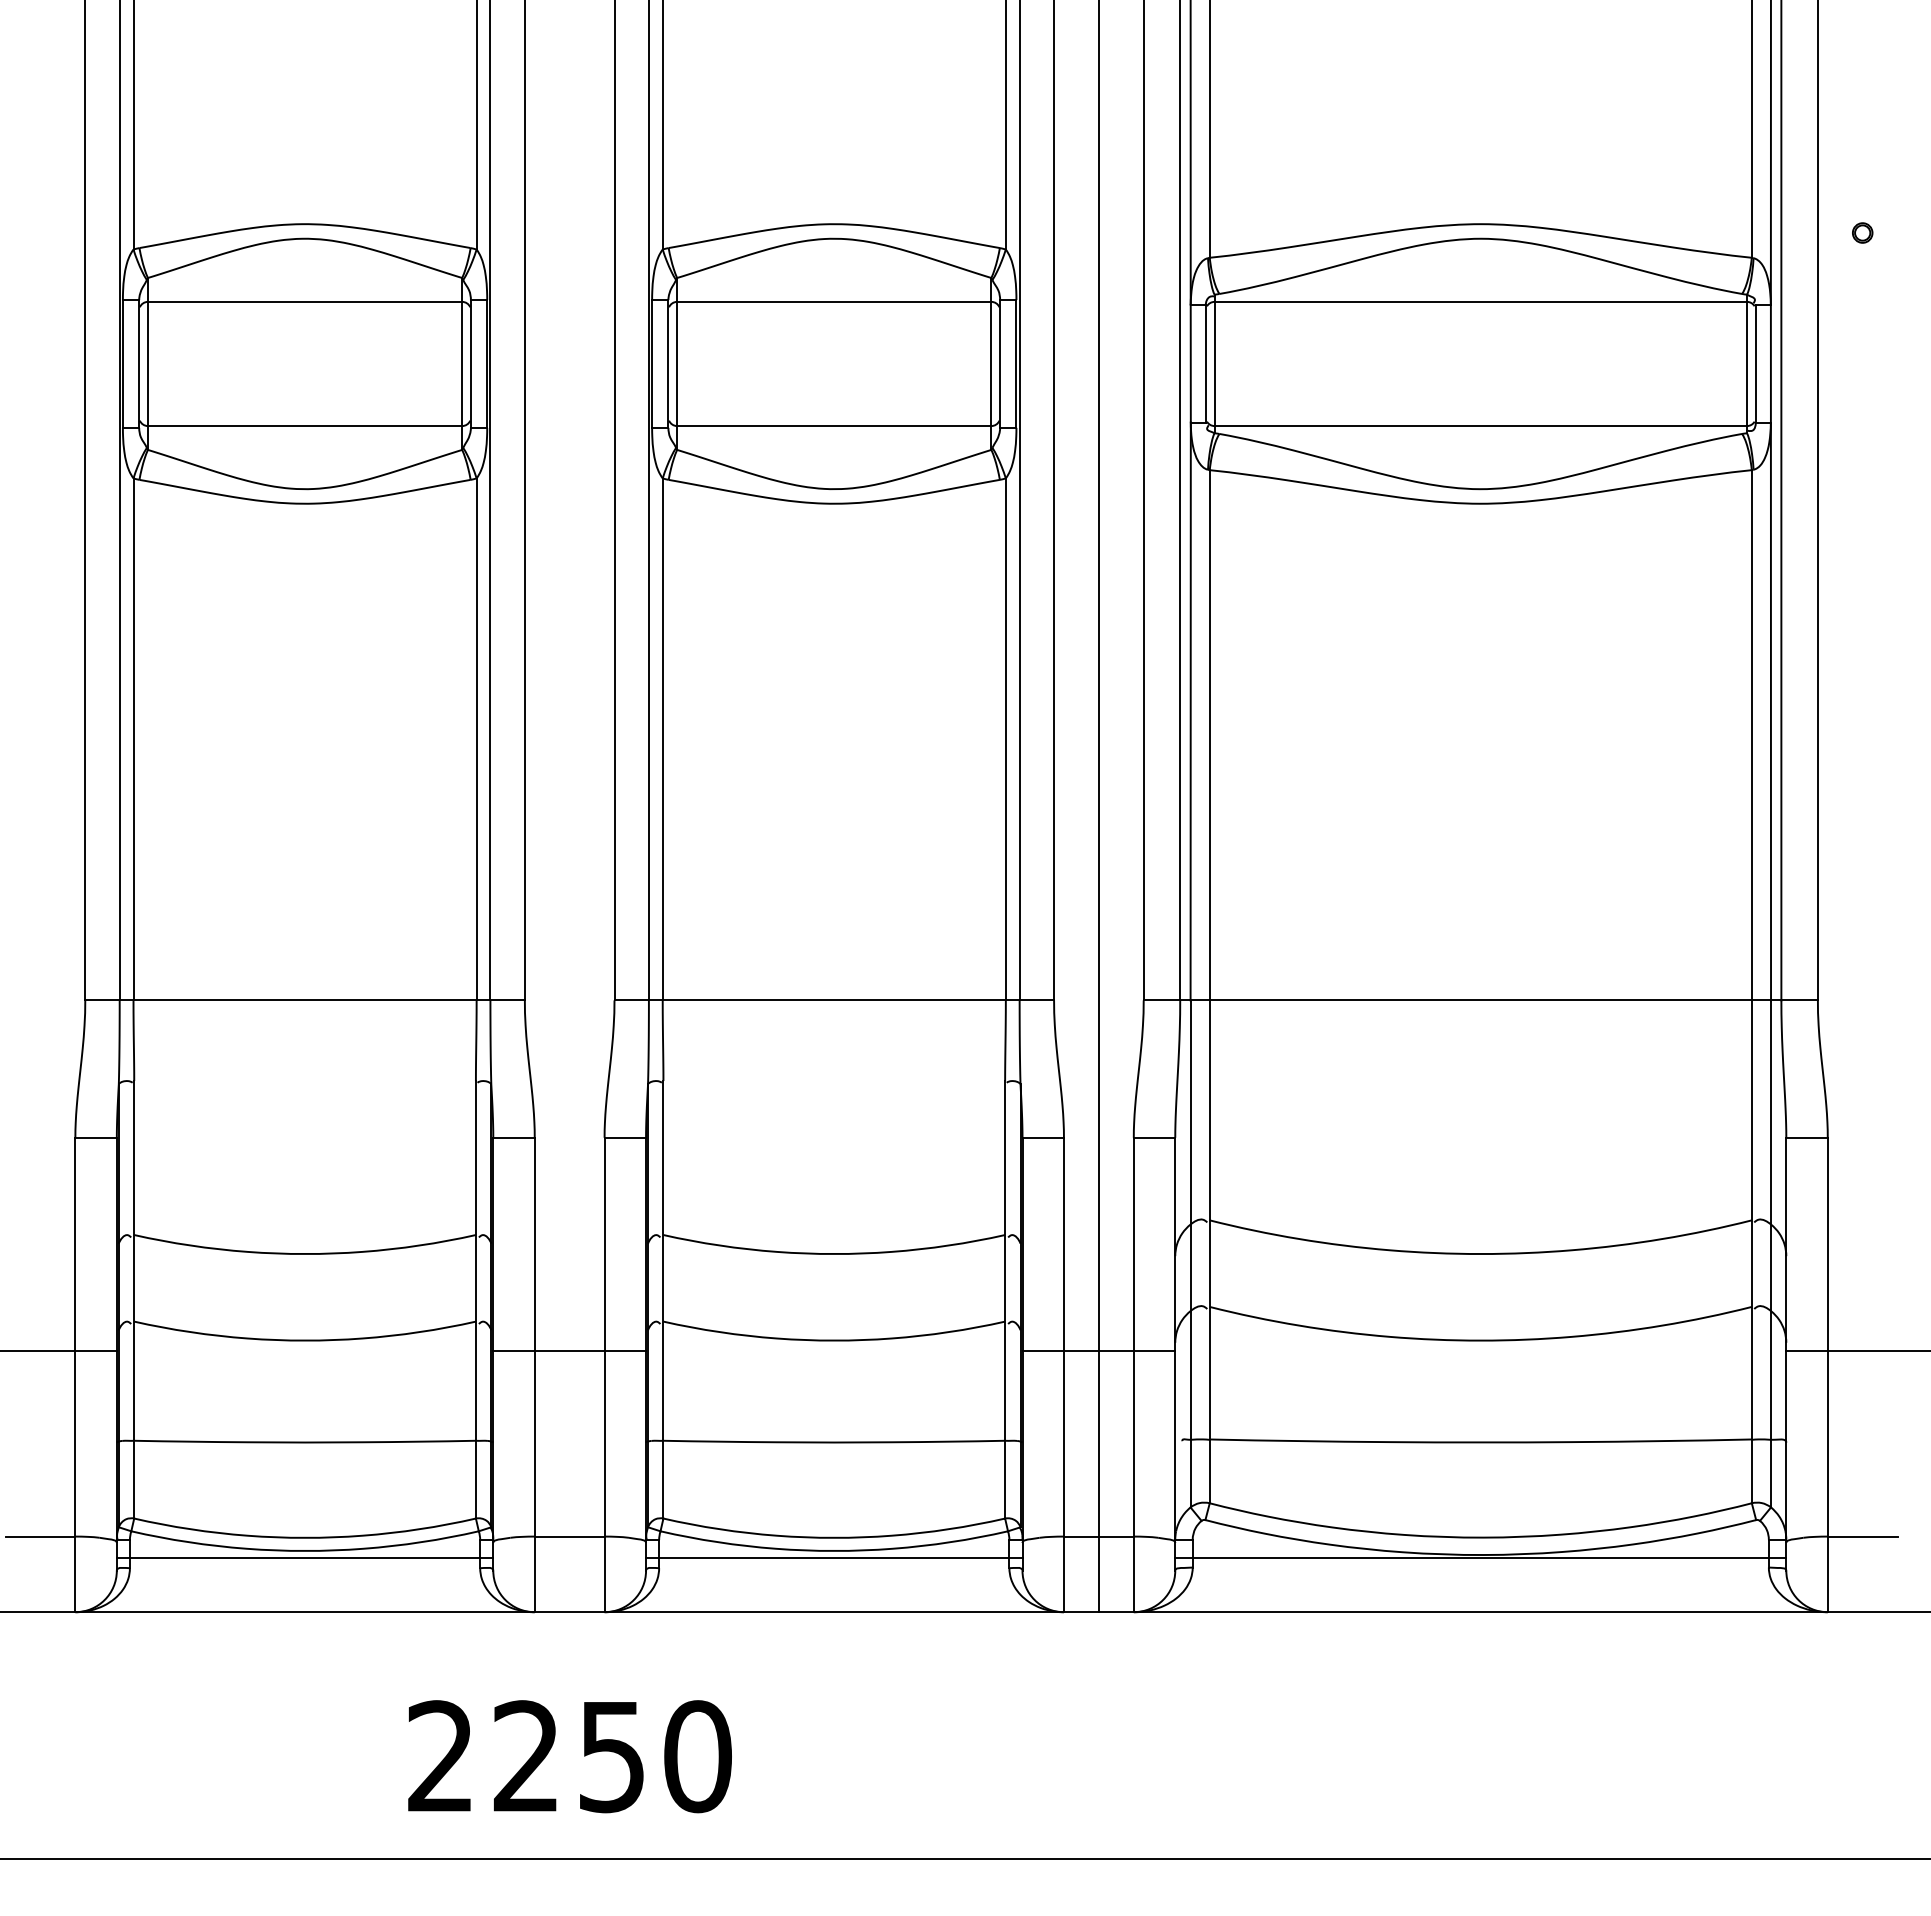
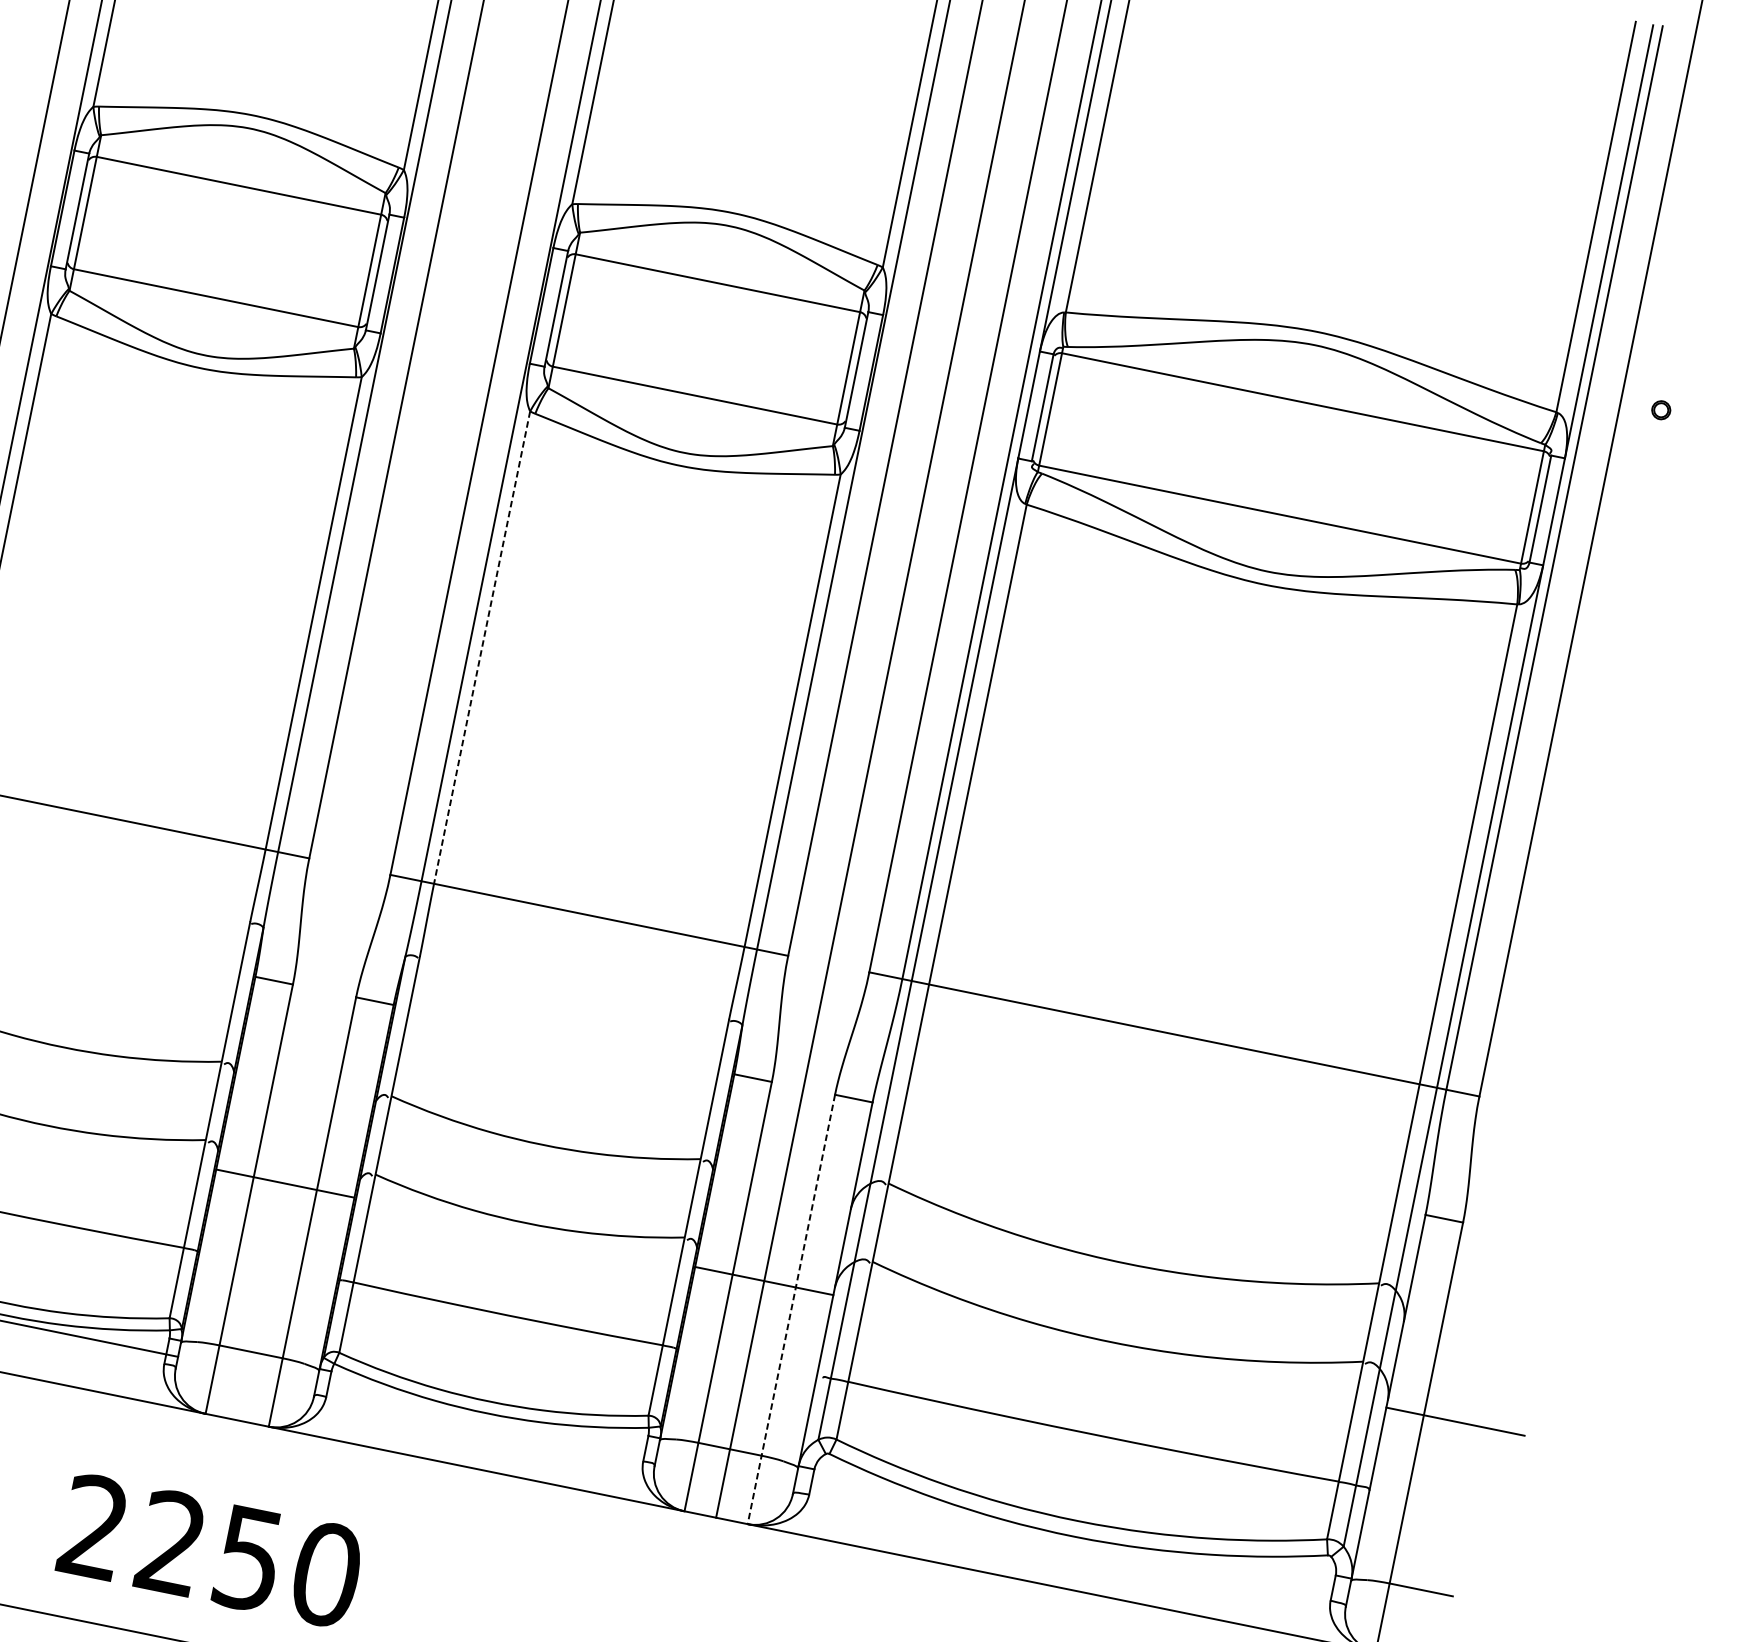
line: (662, 739) -> (481, 647), solid -> dashed
line: (1133, 1375) -> (791, 1309), solid -> dashed
line: (834, 1557) -> (486, 1419), removed
line: (1480, 1557) -> (1071, 1538), removed

